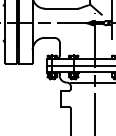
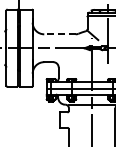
line: (60, 8) -> (59, 34), solid -> dashed

